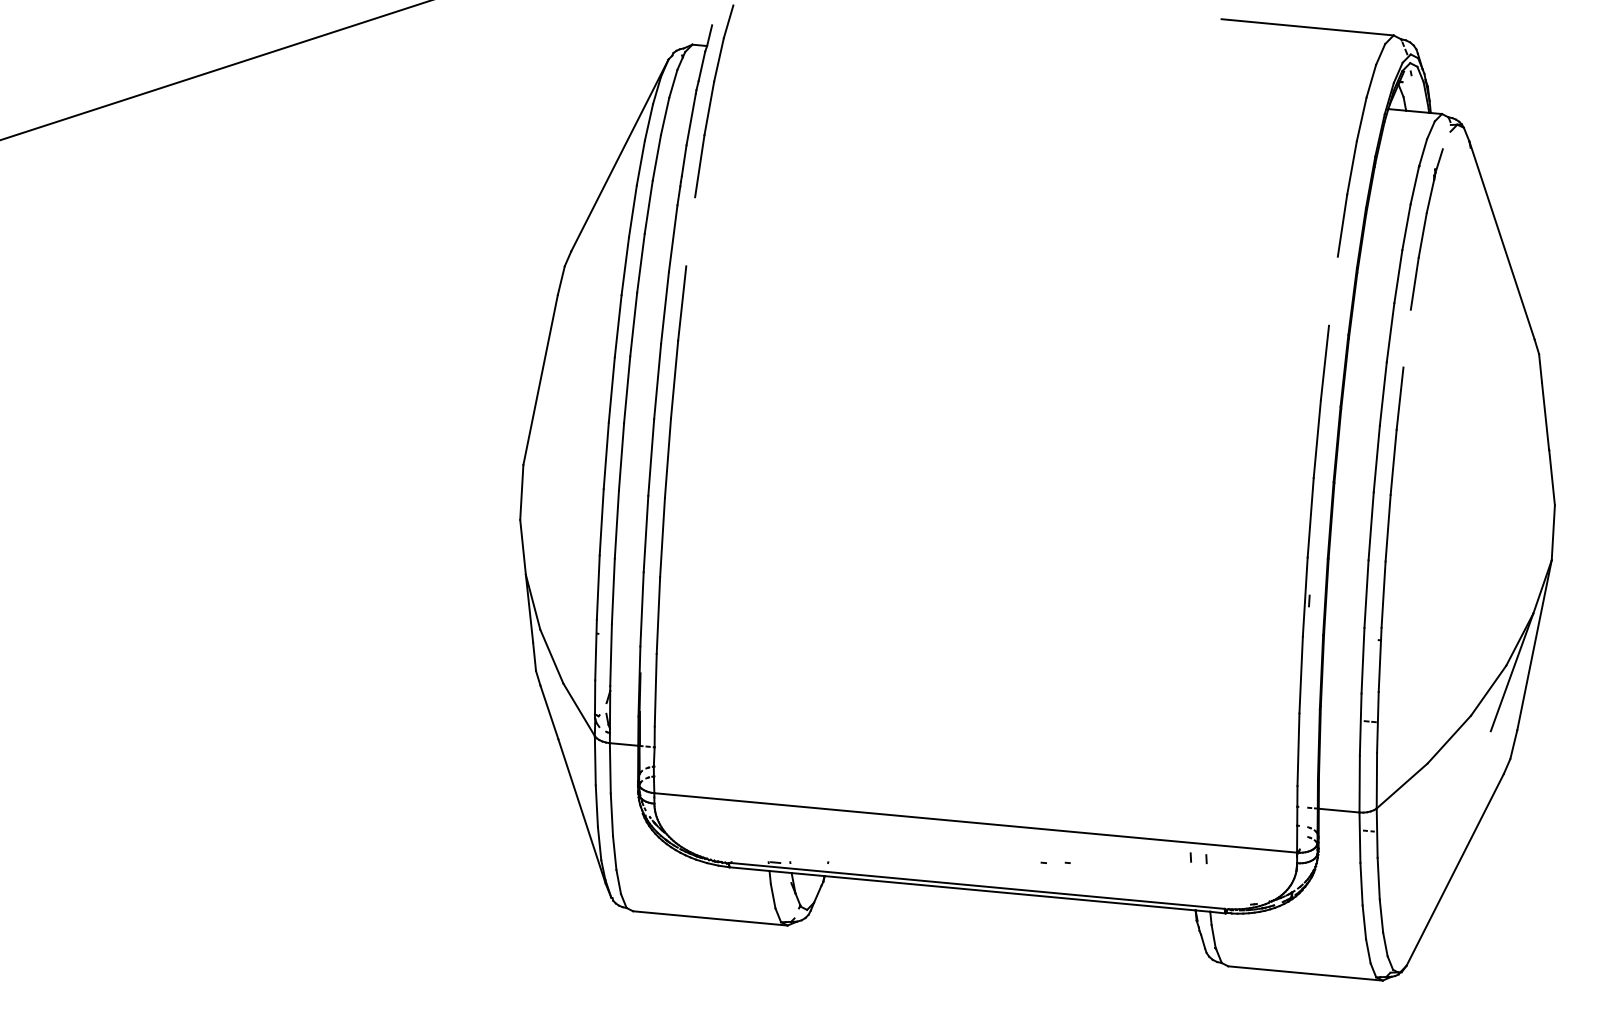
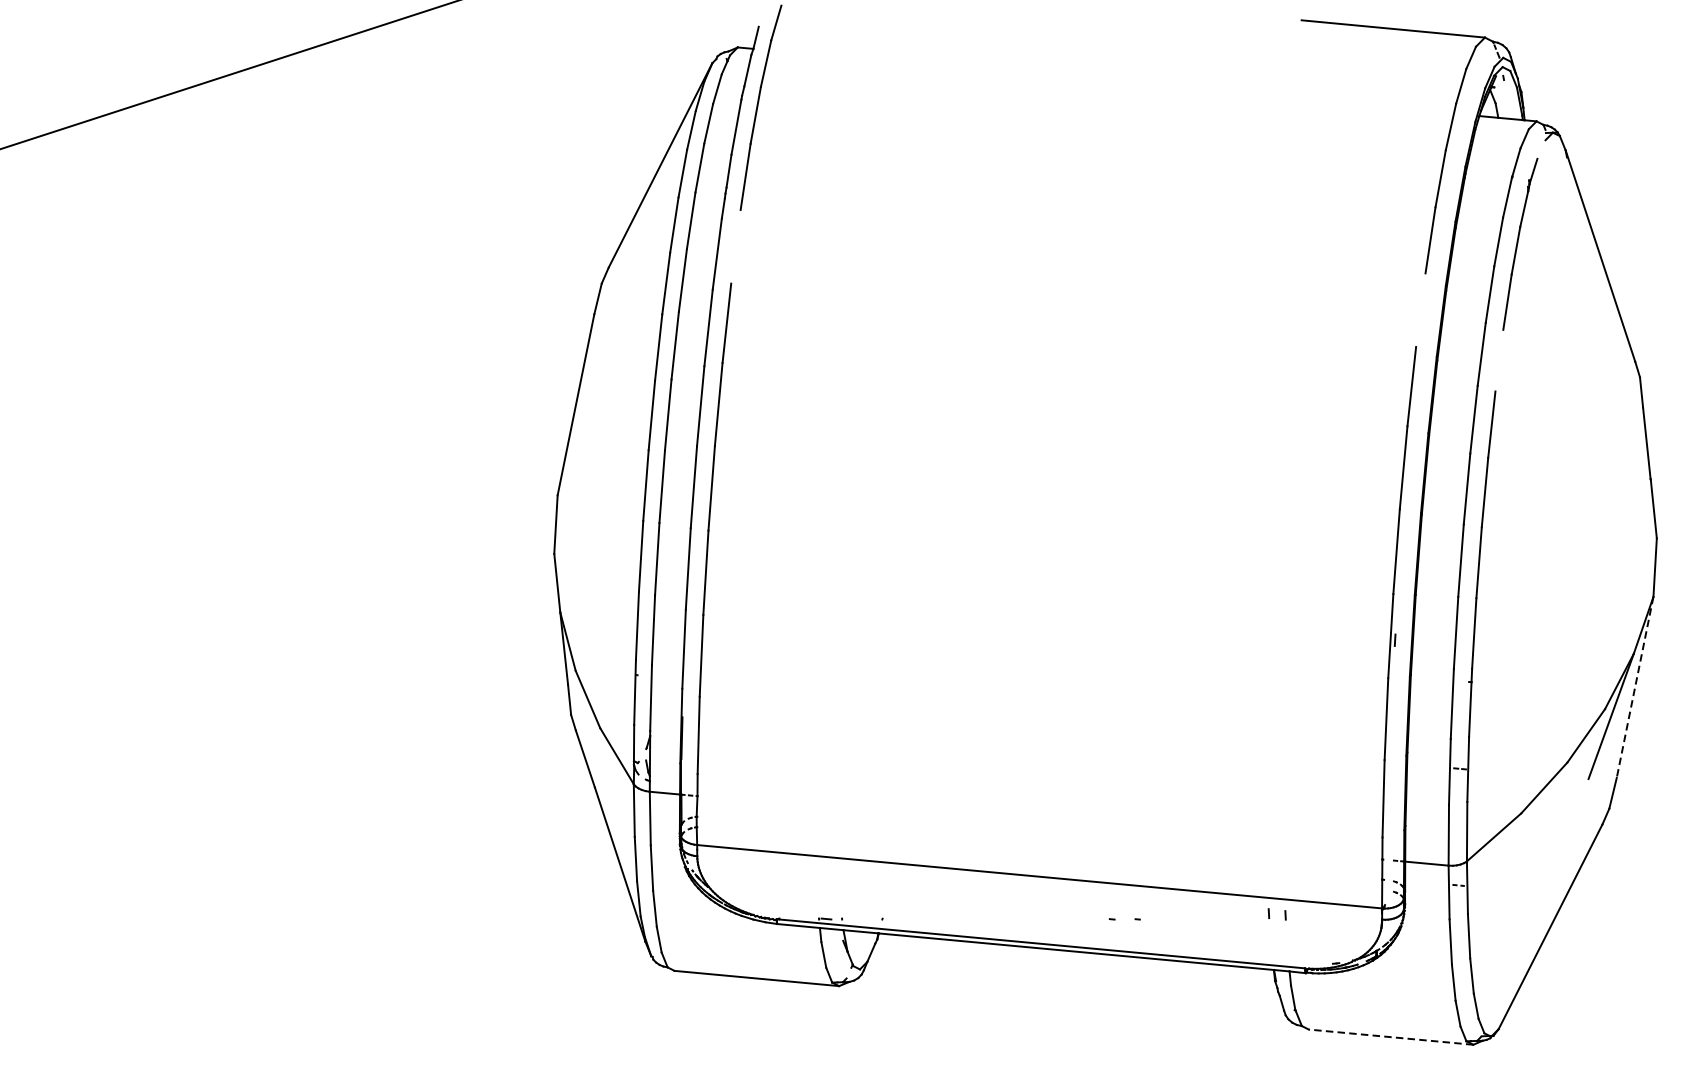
line: (1534, 645) -> (1635, 687), solid -> dashed
line: (1305, 973) -> (1391, 1037), solid -> dashed

